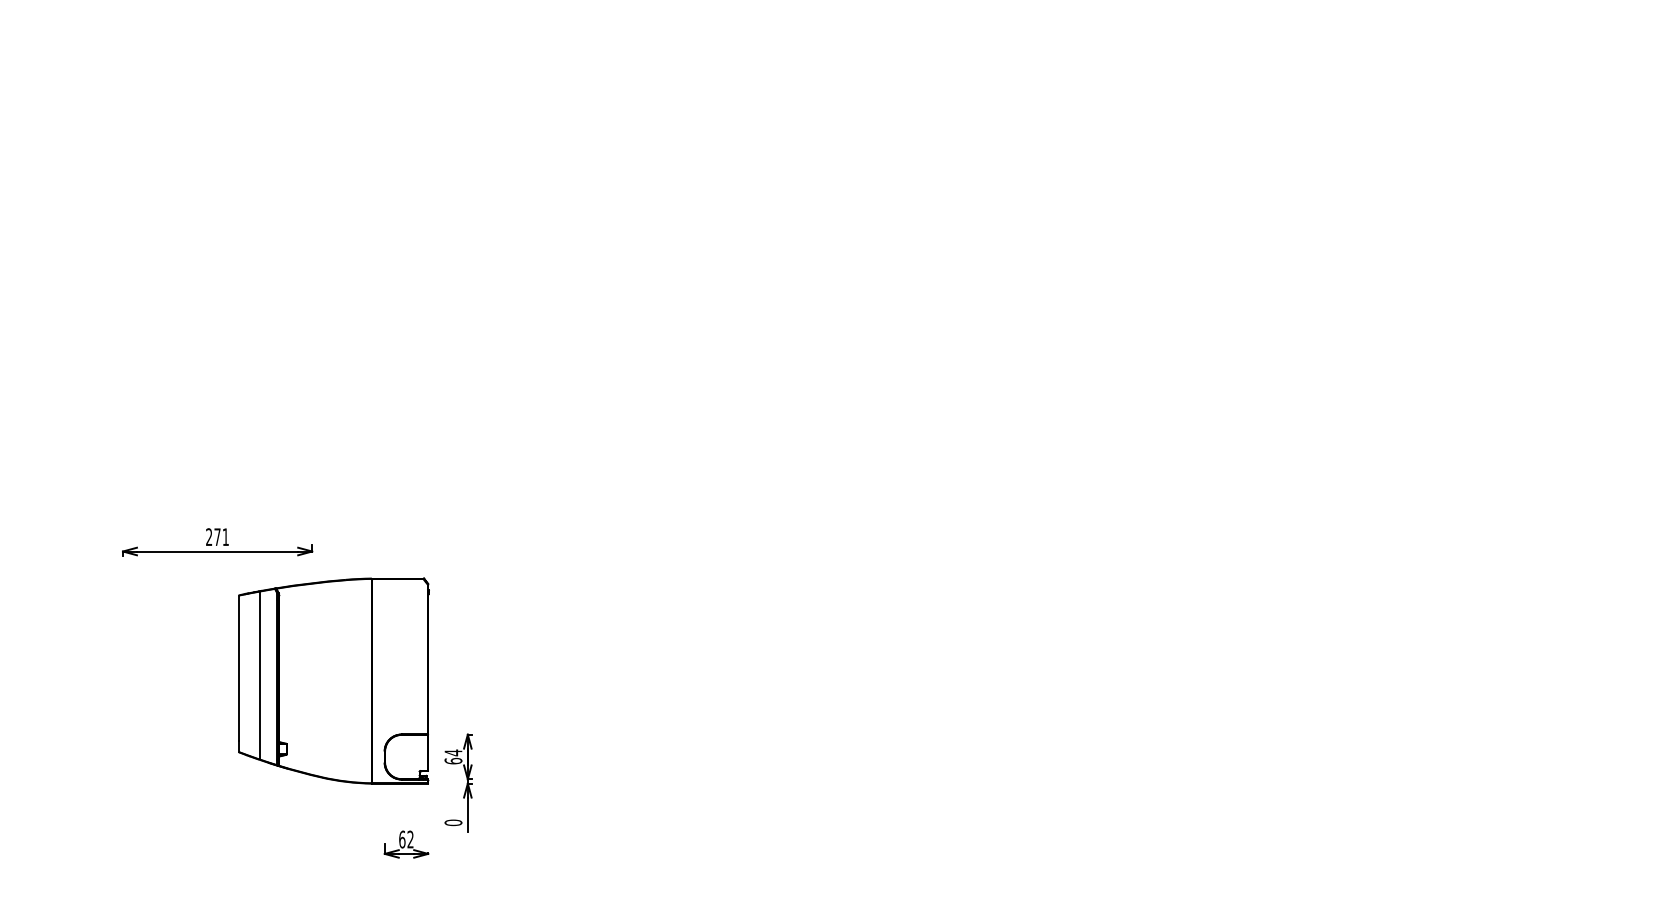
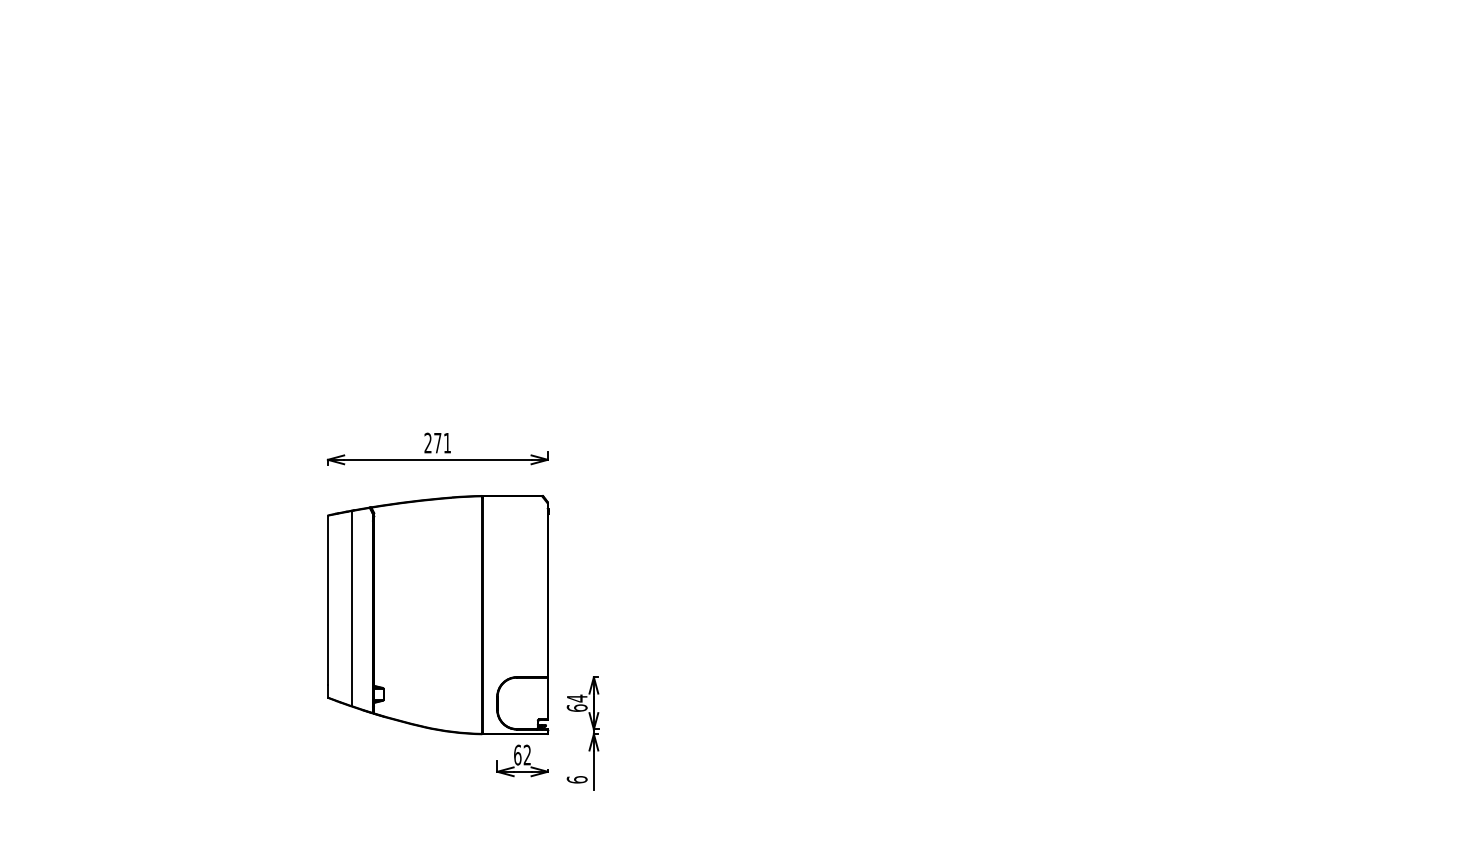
part: (217, 542) -> (437, 449), moved
text: (453, 822) -> (577, 779), 0 -> 6
part: (406, 844) -> (522, 760), moved

